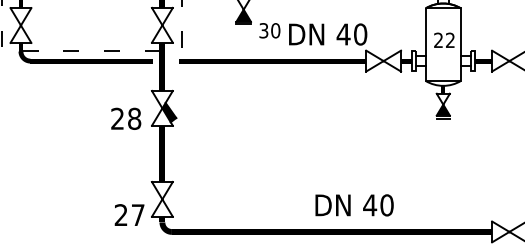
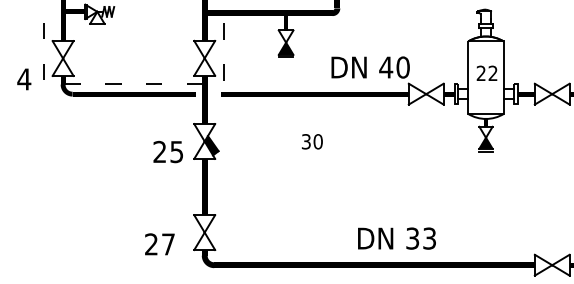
text: (270, 30) -> (312, 141), moved
text: (134, 118) -> (176, 151), 28 -> 25
text: (377, 205) -> (420, 238), 40 -> 33
text: (129, 215) -> (159, 244), moved

